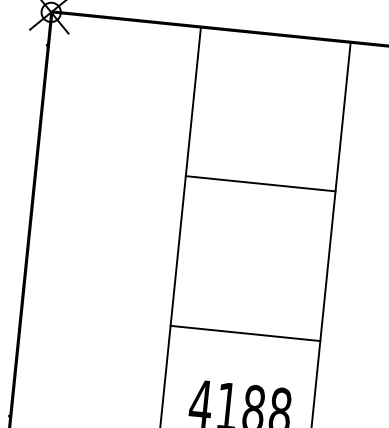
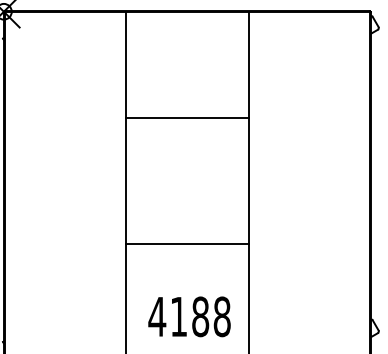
line: (260, 184) -> (187, 118), moved
line: (245, 333) -> (187, 243), moved

